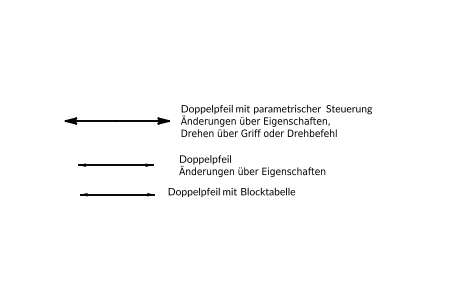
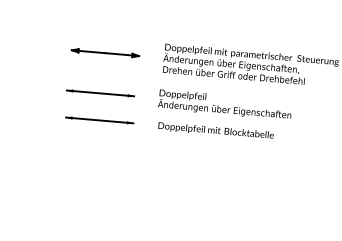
part: (117, 120) -> (105, 52), size x0.71
text: (231, 191) -> (215, 130), moved

